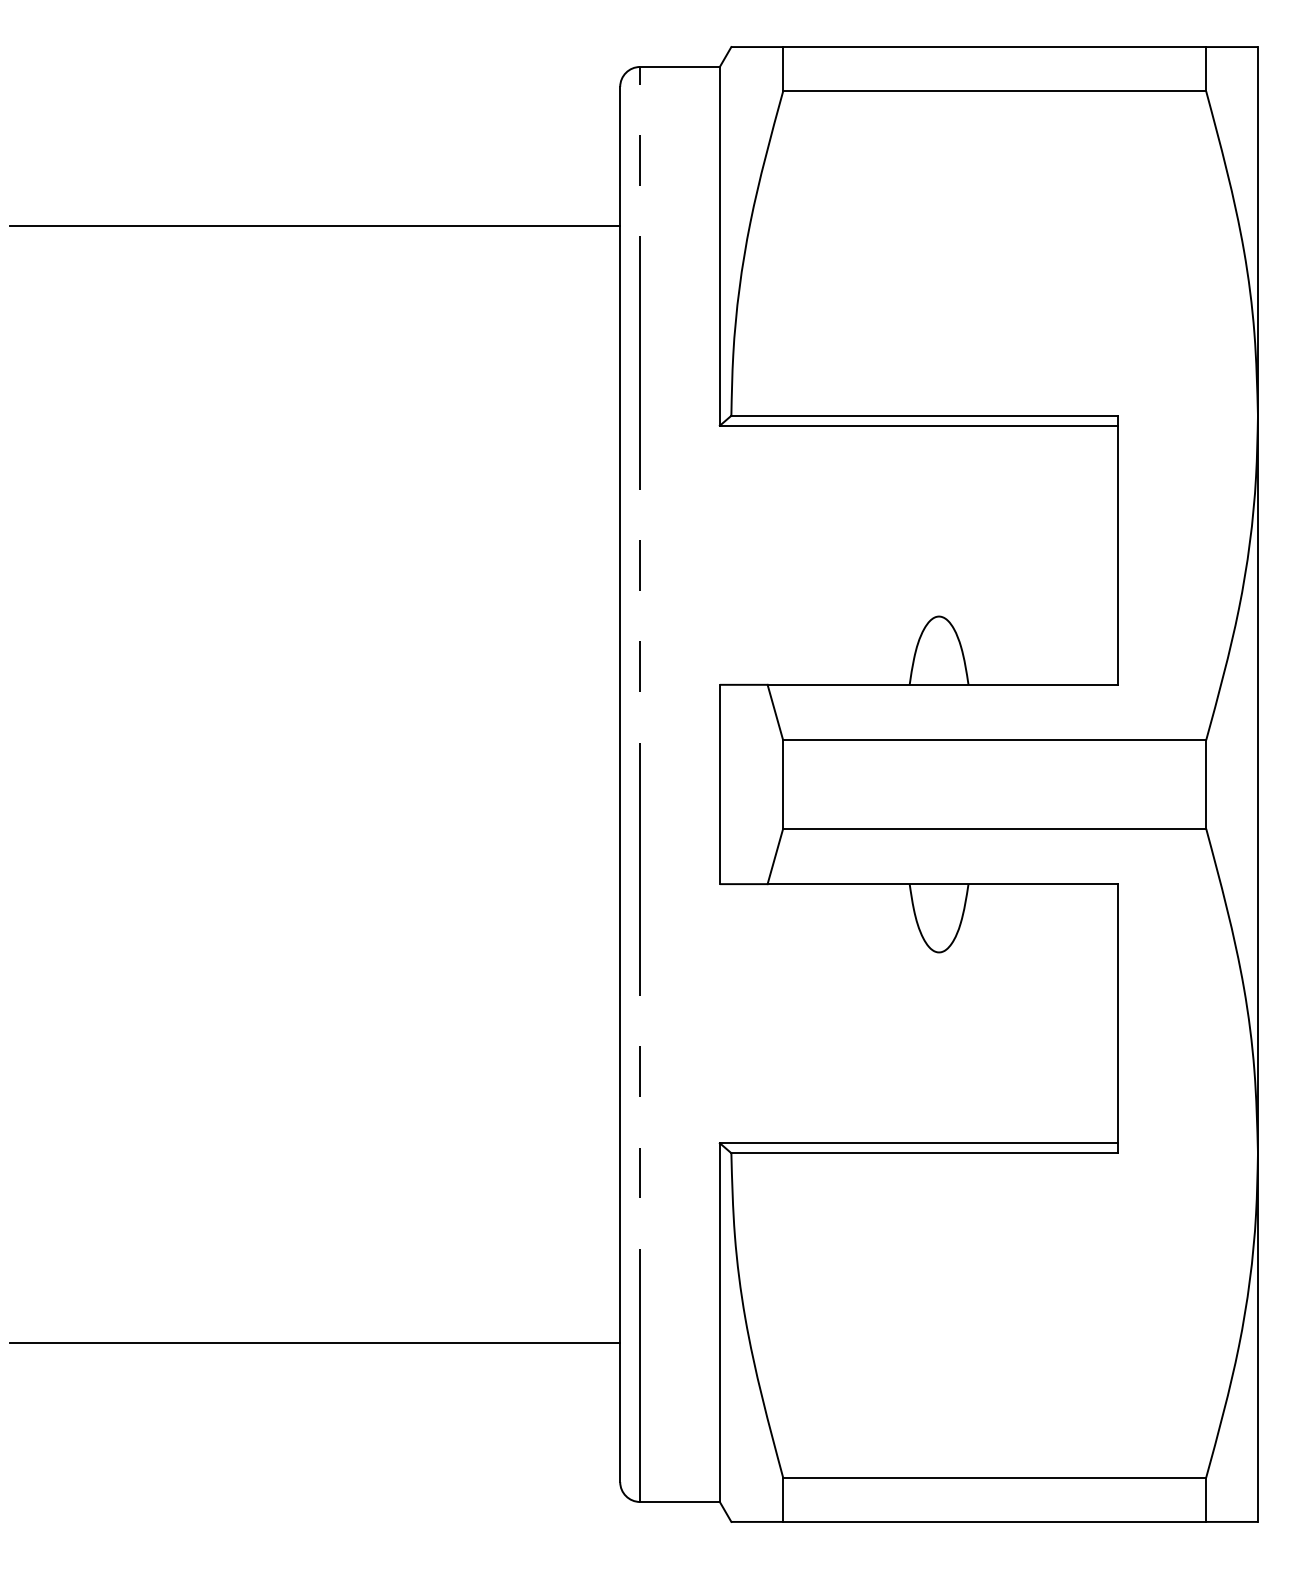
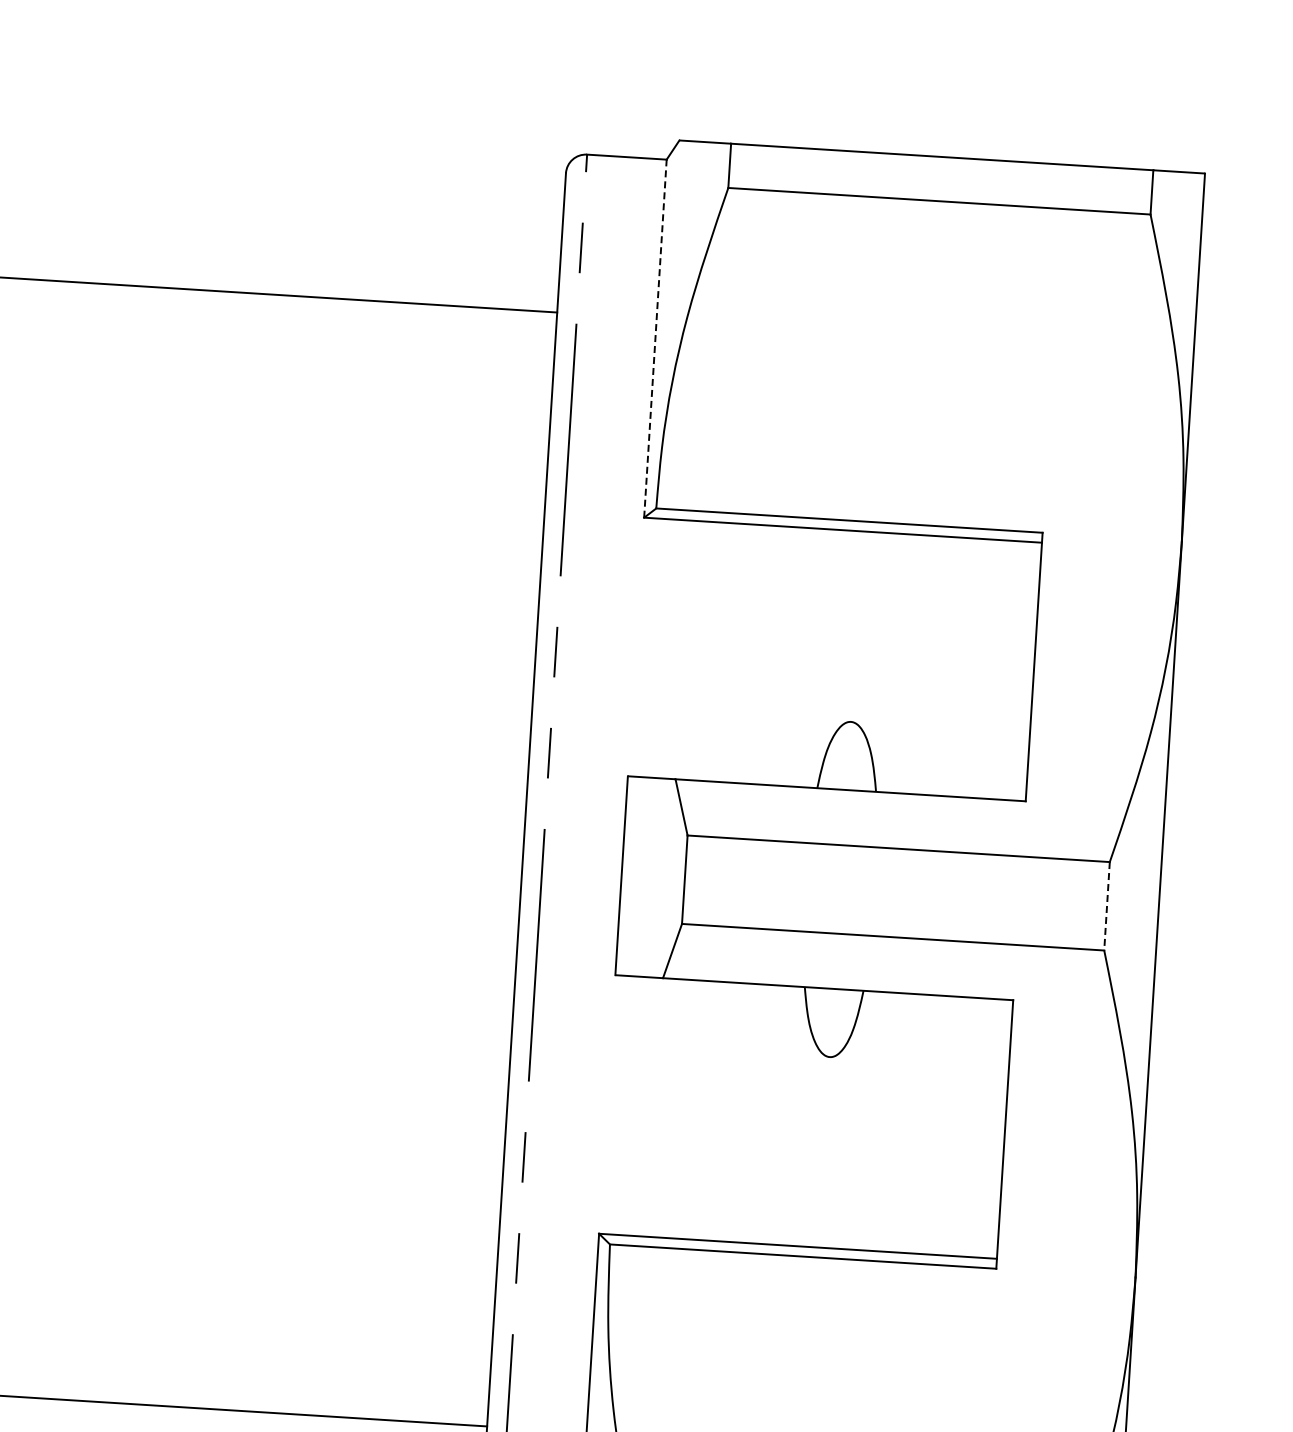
line: (719, 245) -> (655, 337), solid -> dashed
line: (1206, 785) -> (1107, 907), solid -> dashed

